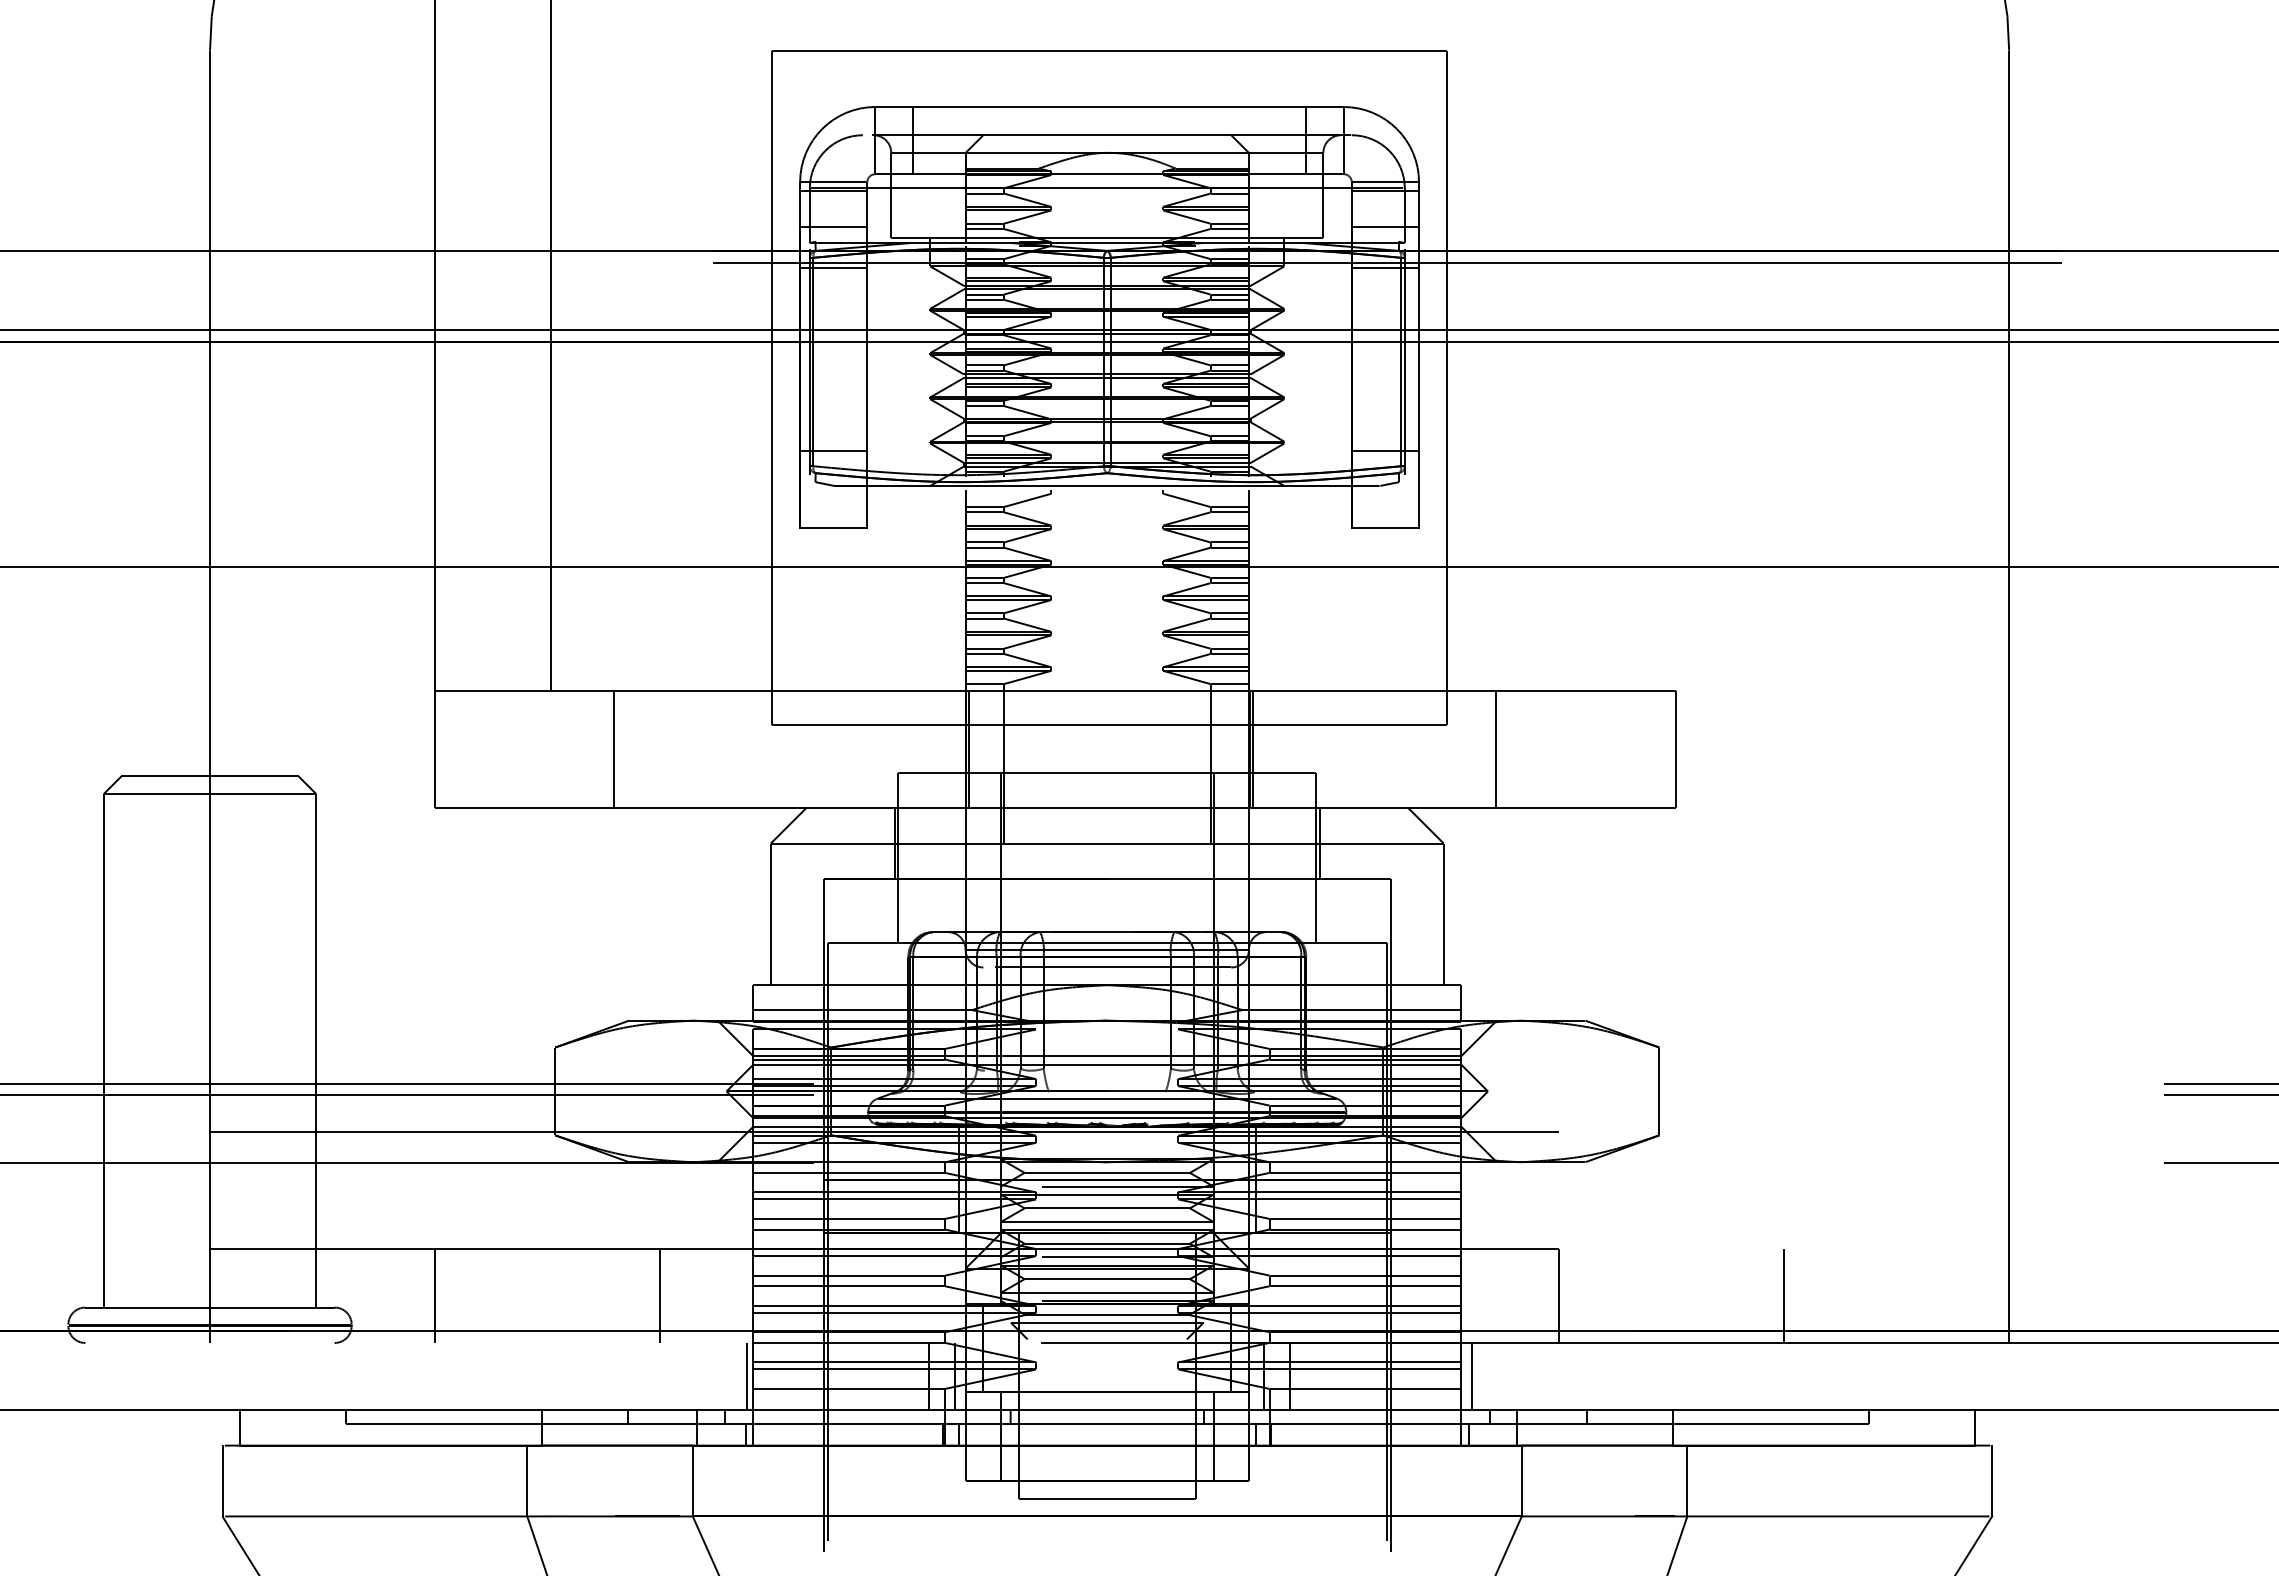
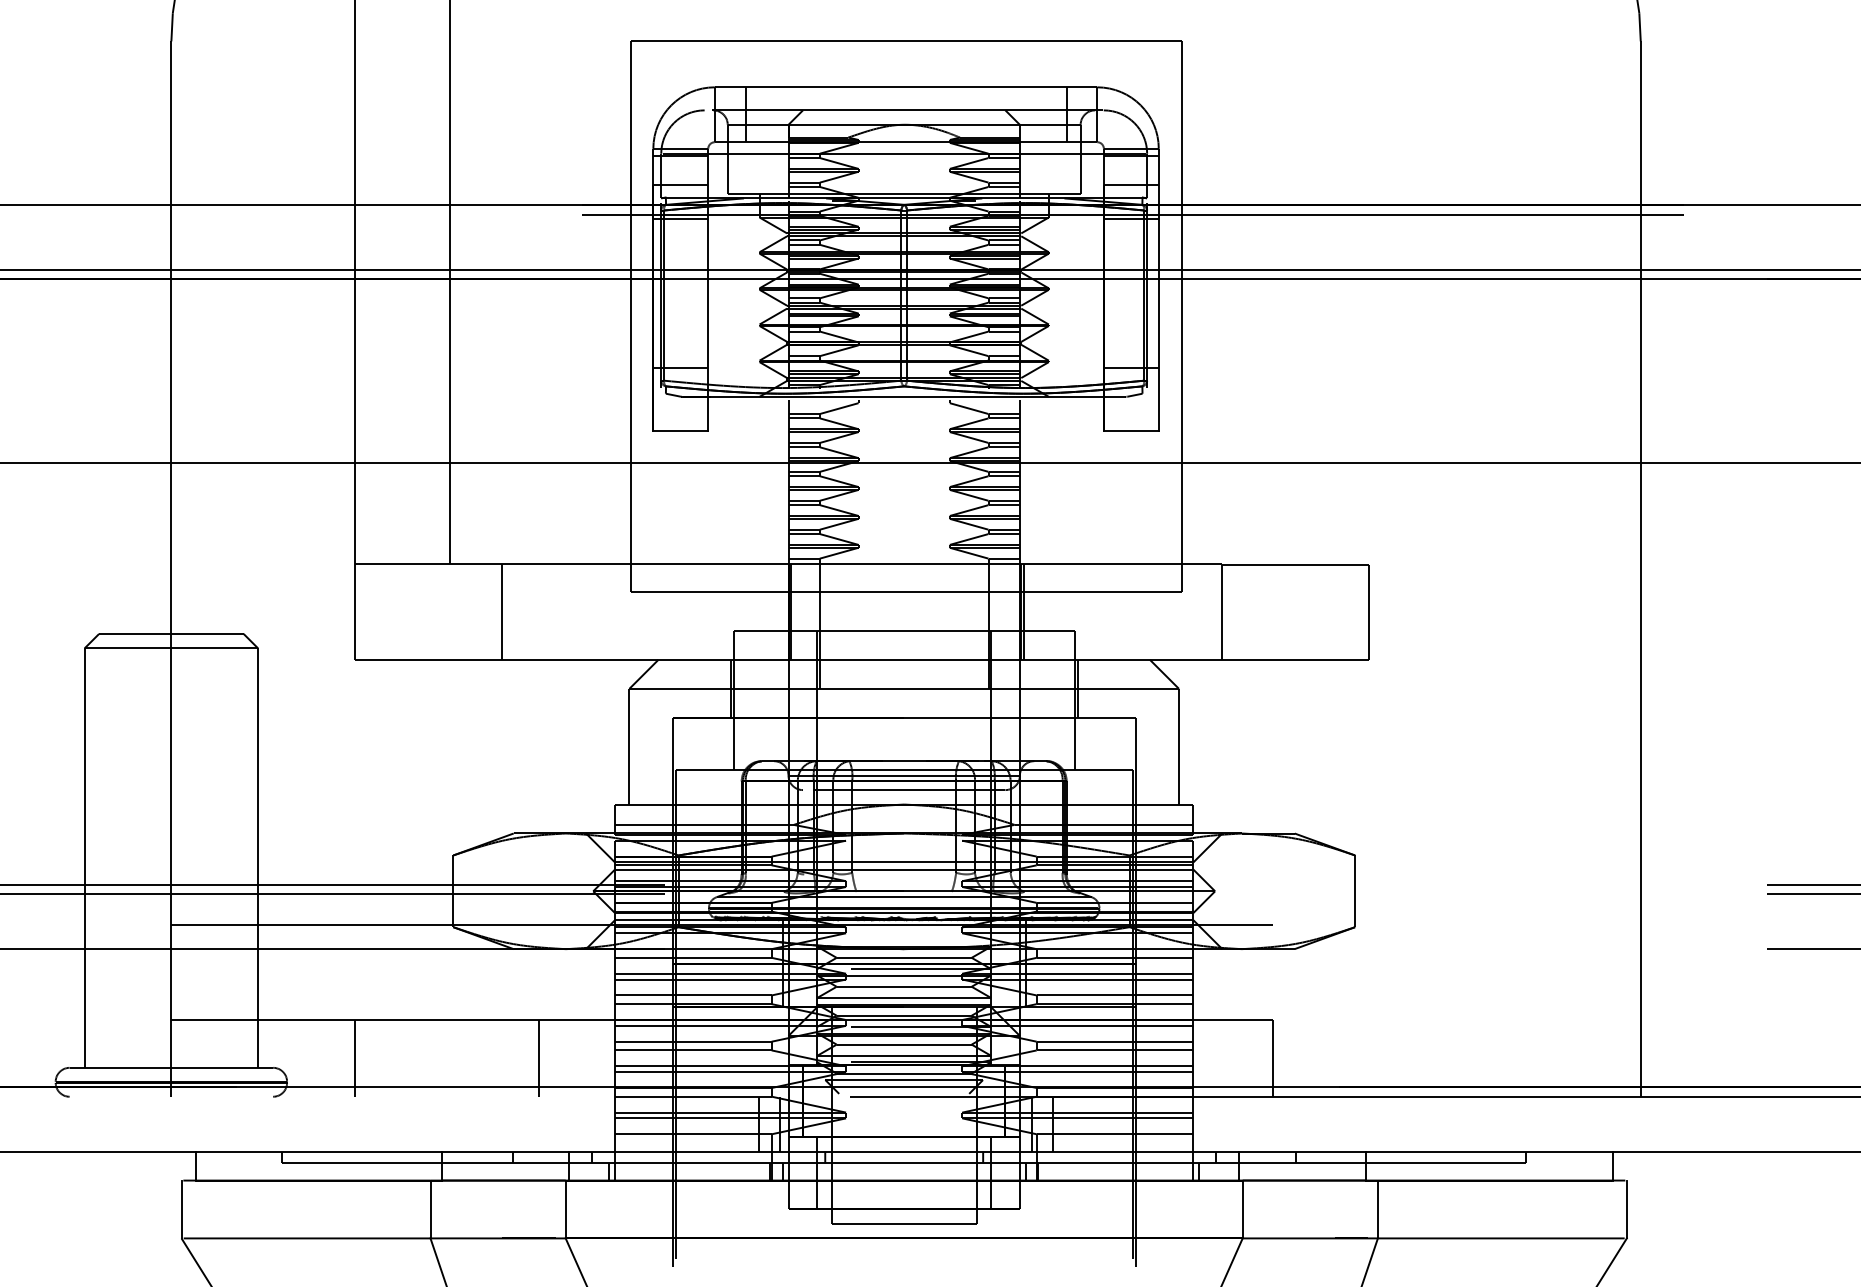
line: (1784, 1296) -> (1457, 1058), removed
line: (747, 1376) -> (610, 1124), removed
line: (1472, 1376) -> (1202, 1124), removed

